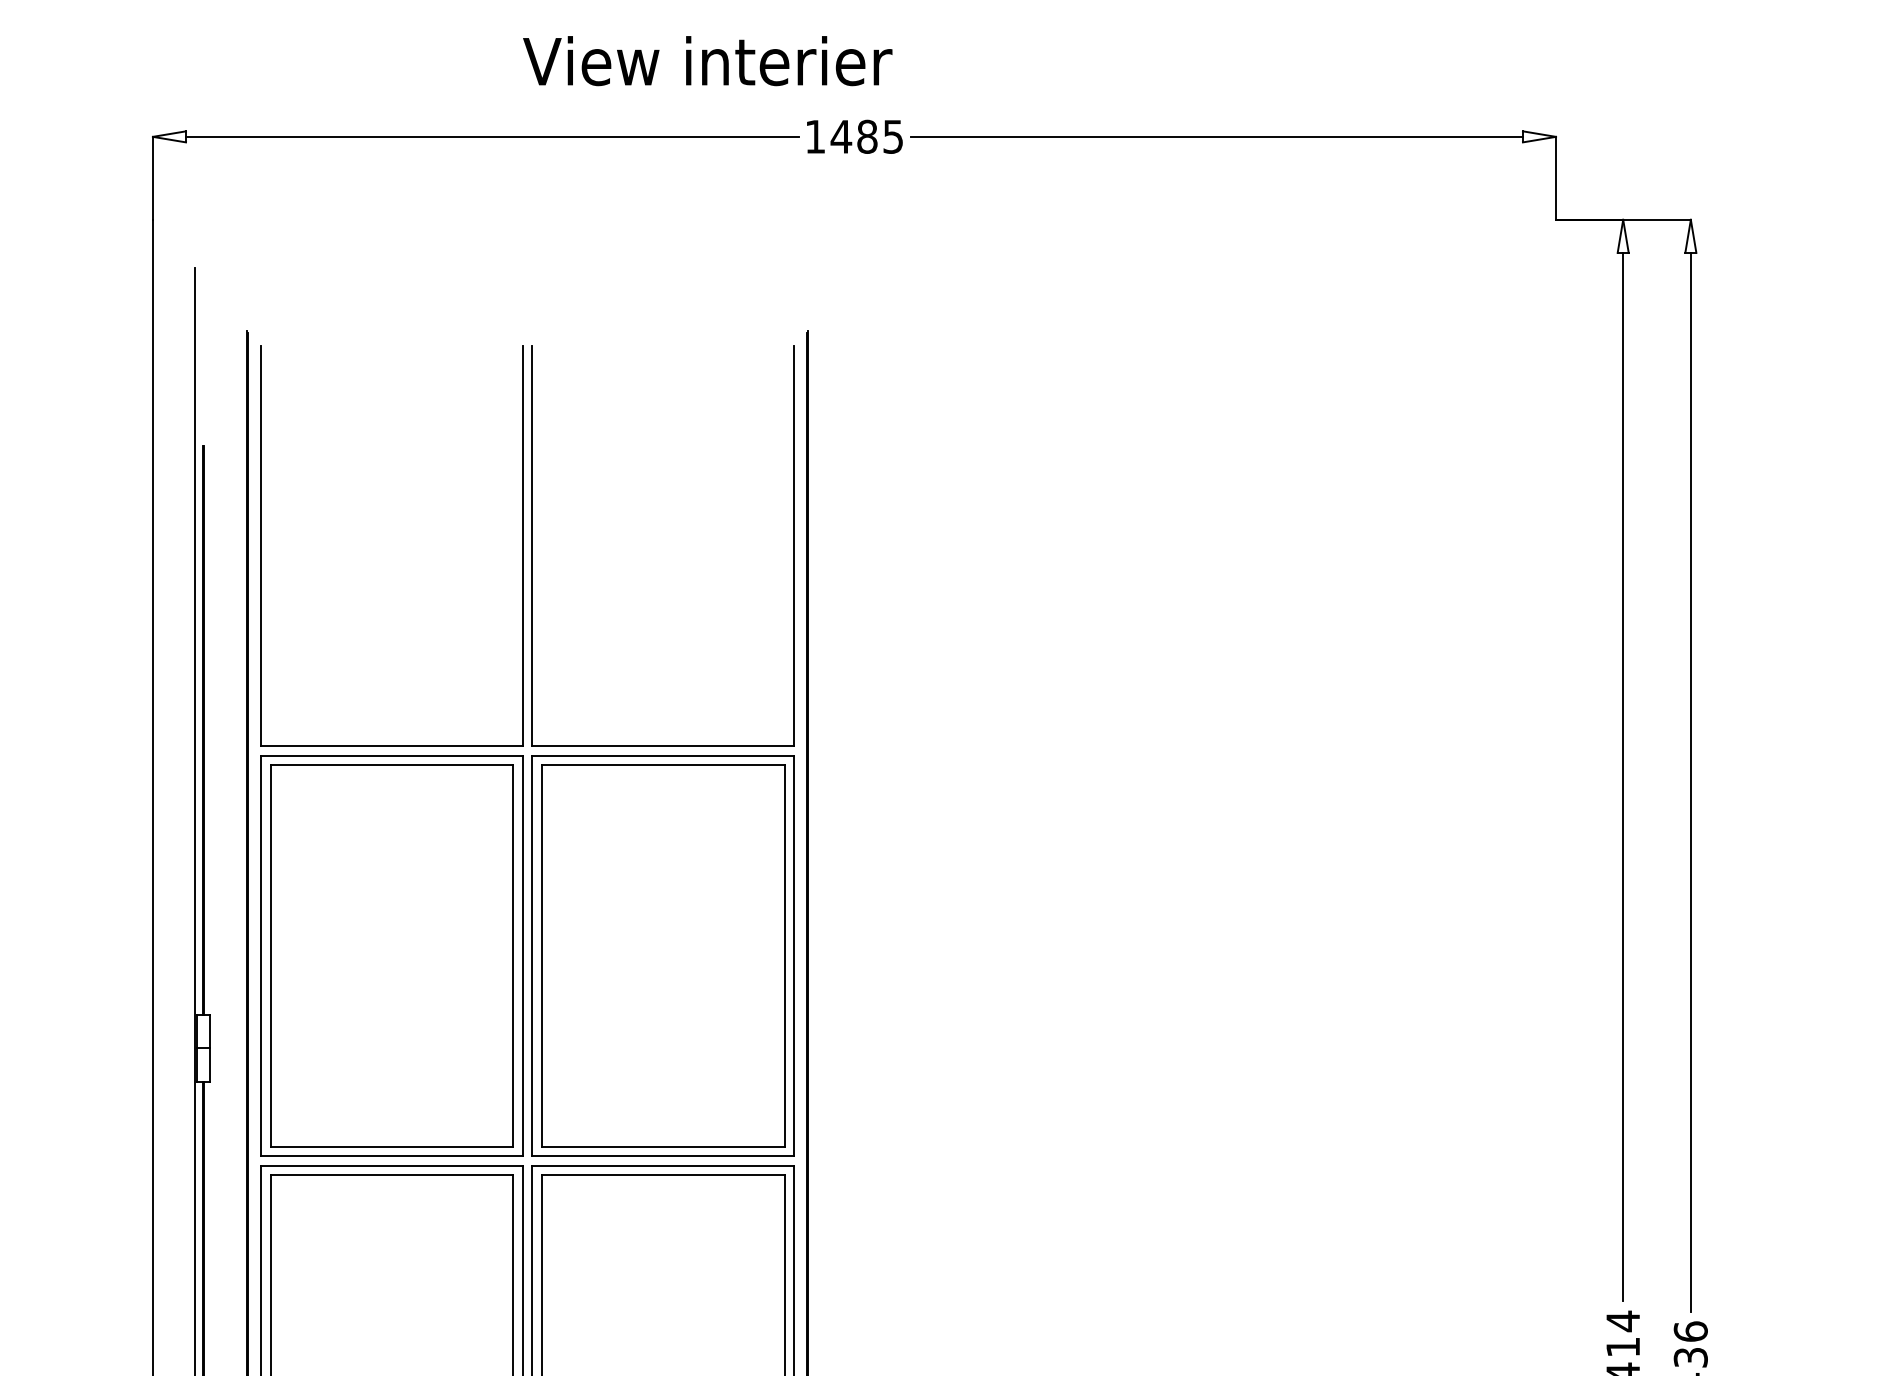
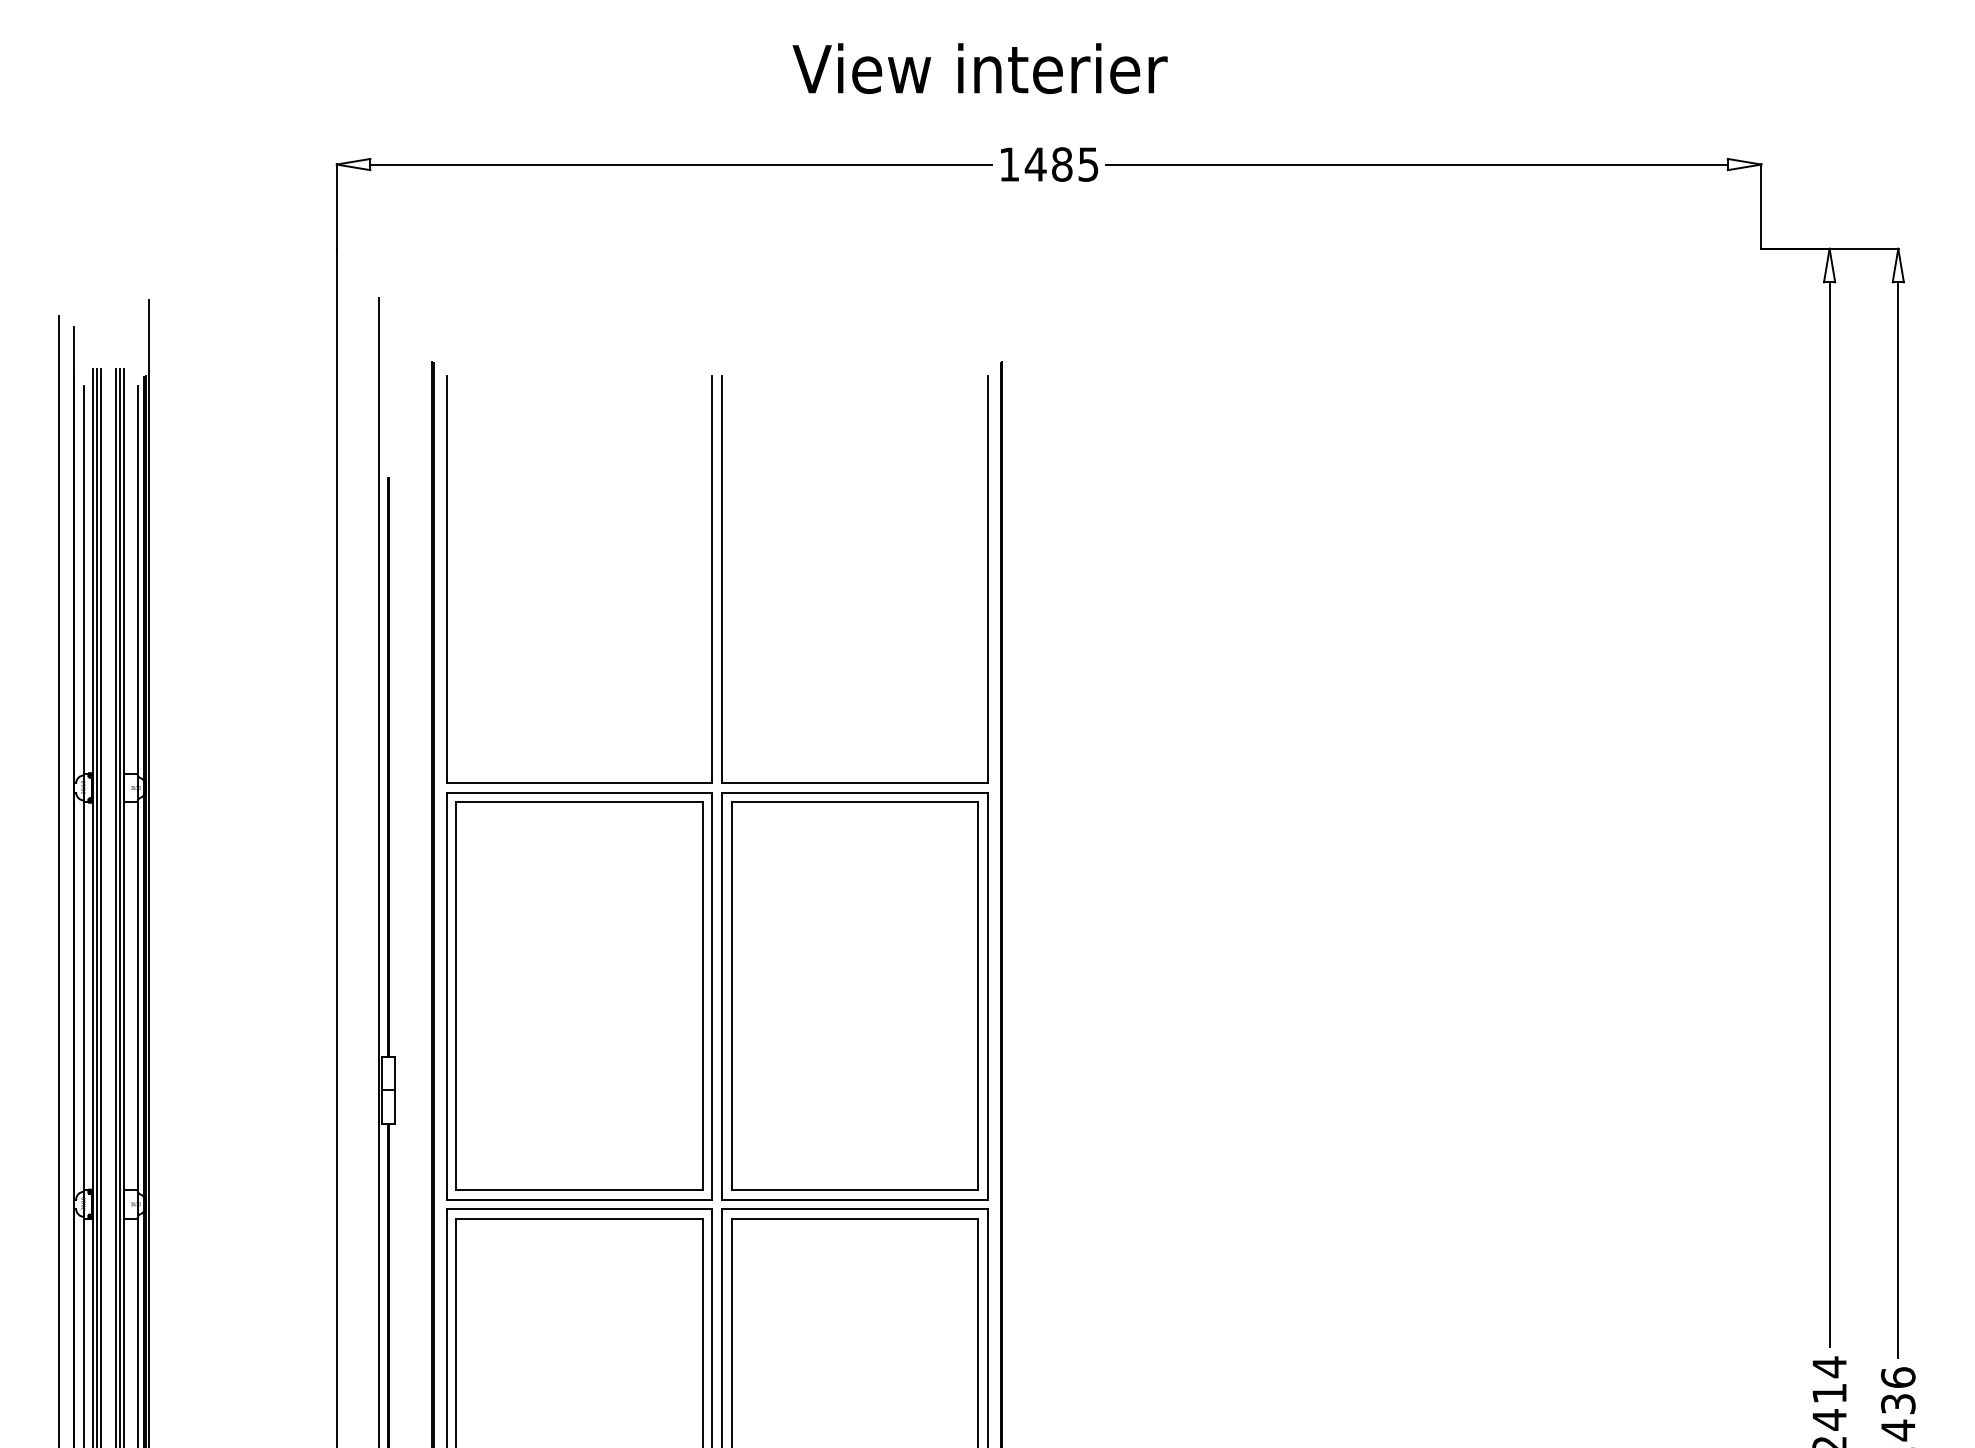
text: (707, 60) -> (979, 68), moved

